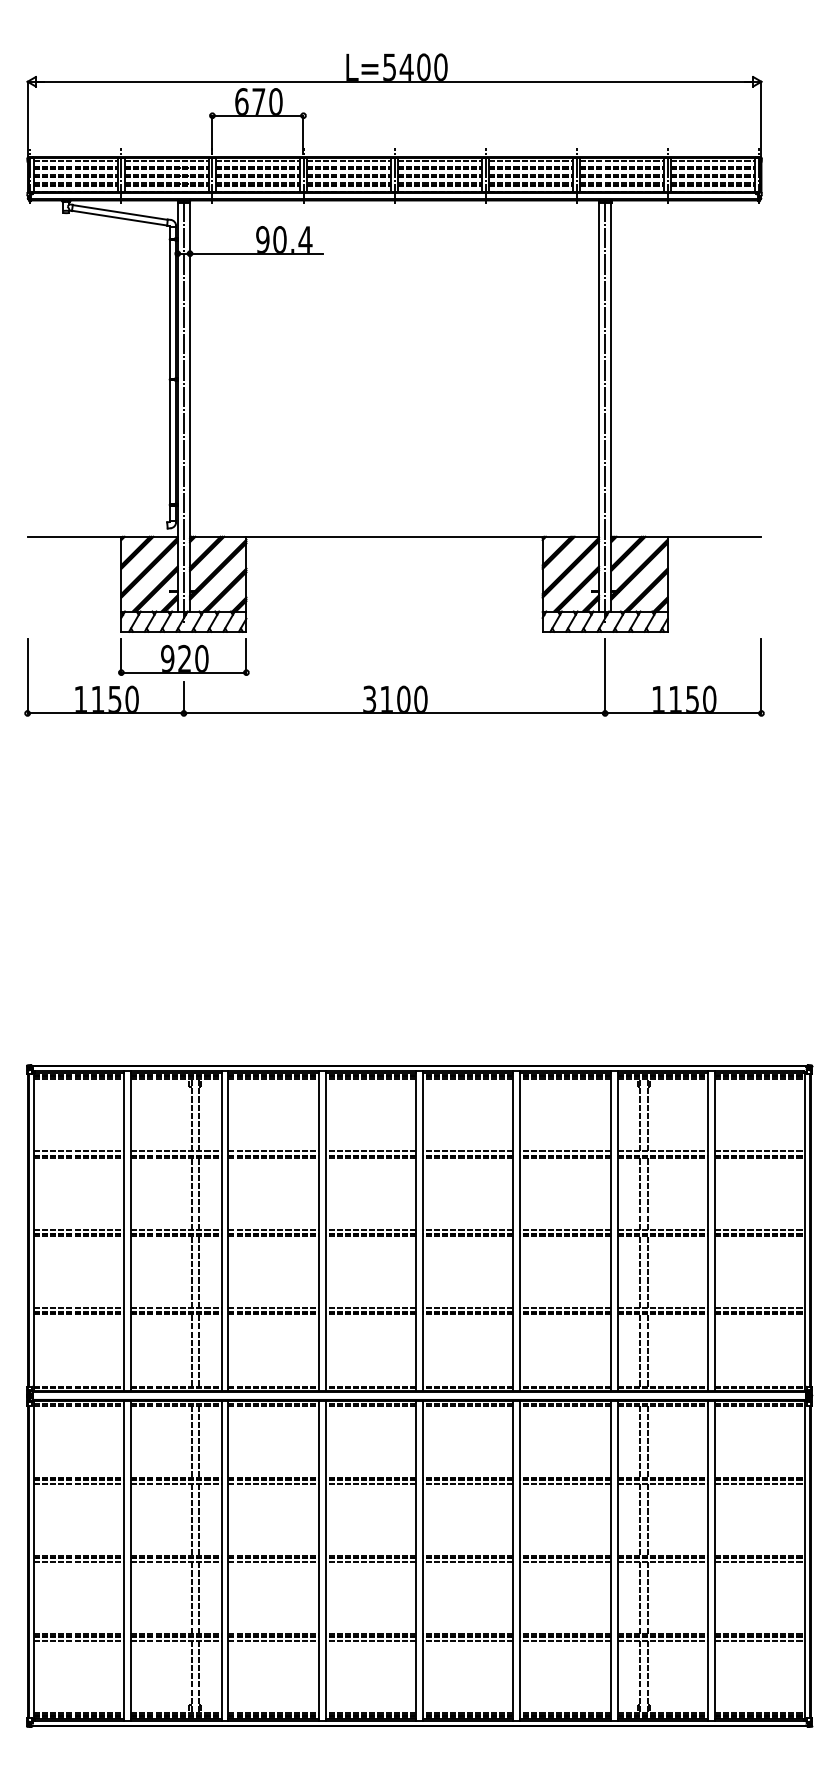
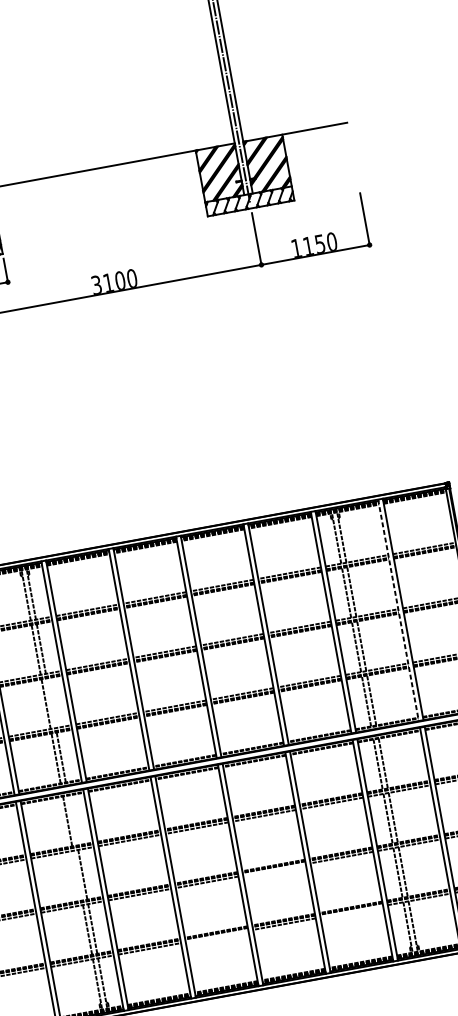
line: (708, 1231) -> (398, 610), solid -> dashed
line: (199, 1272) -> (51, 703), removed
line: (199, 1441) -> (73, 820), removed
line: (191, 1519) -> (77, 875), removed
line: (467, 1562) -> (274, 870), removed
line: (370, 1640) -> (216, 936), removed
line: (565, 1640) -> (351, 911), removed

